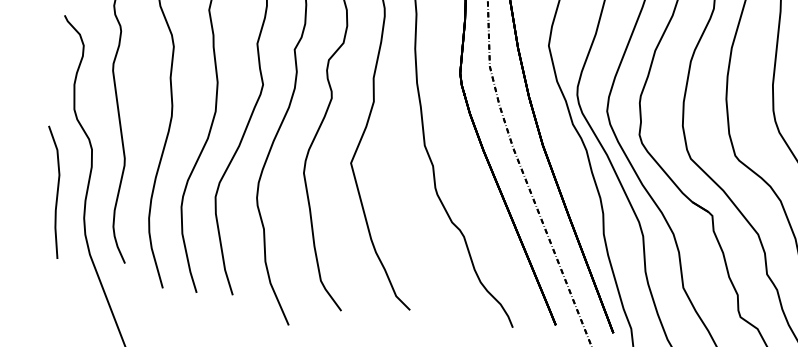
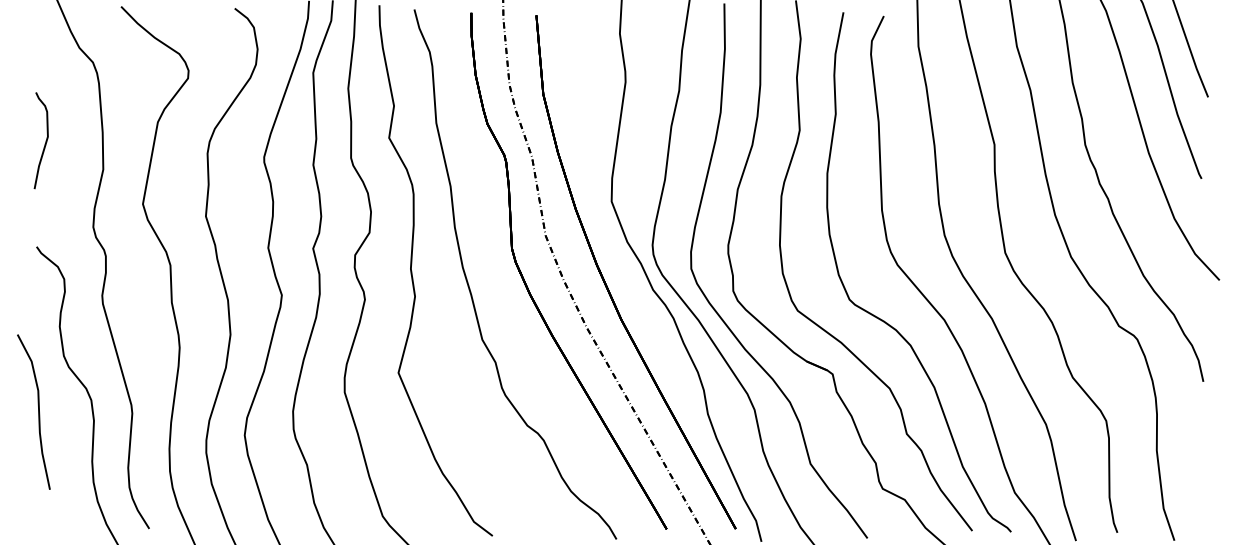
curve: (57, 192) -> (38, 411), moved

